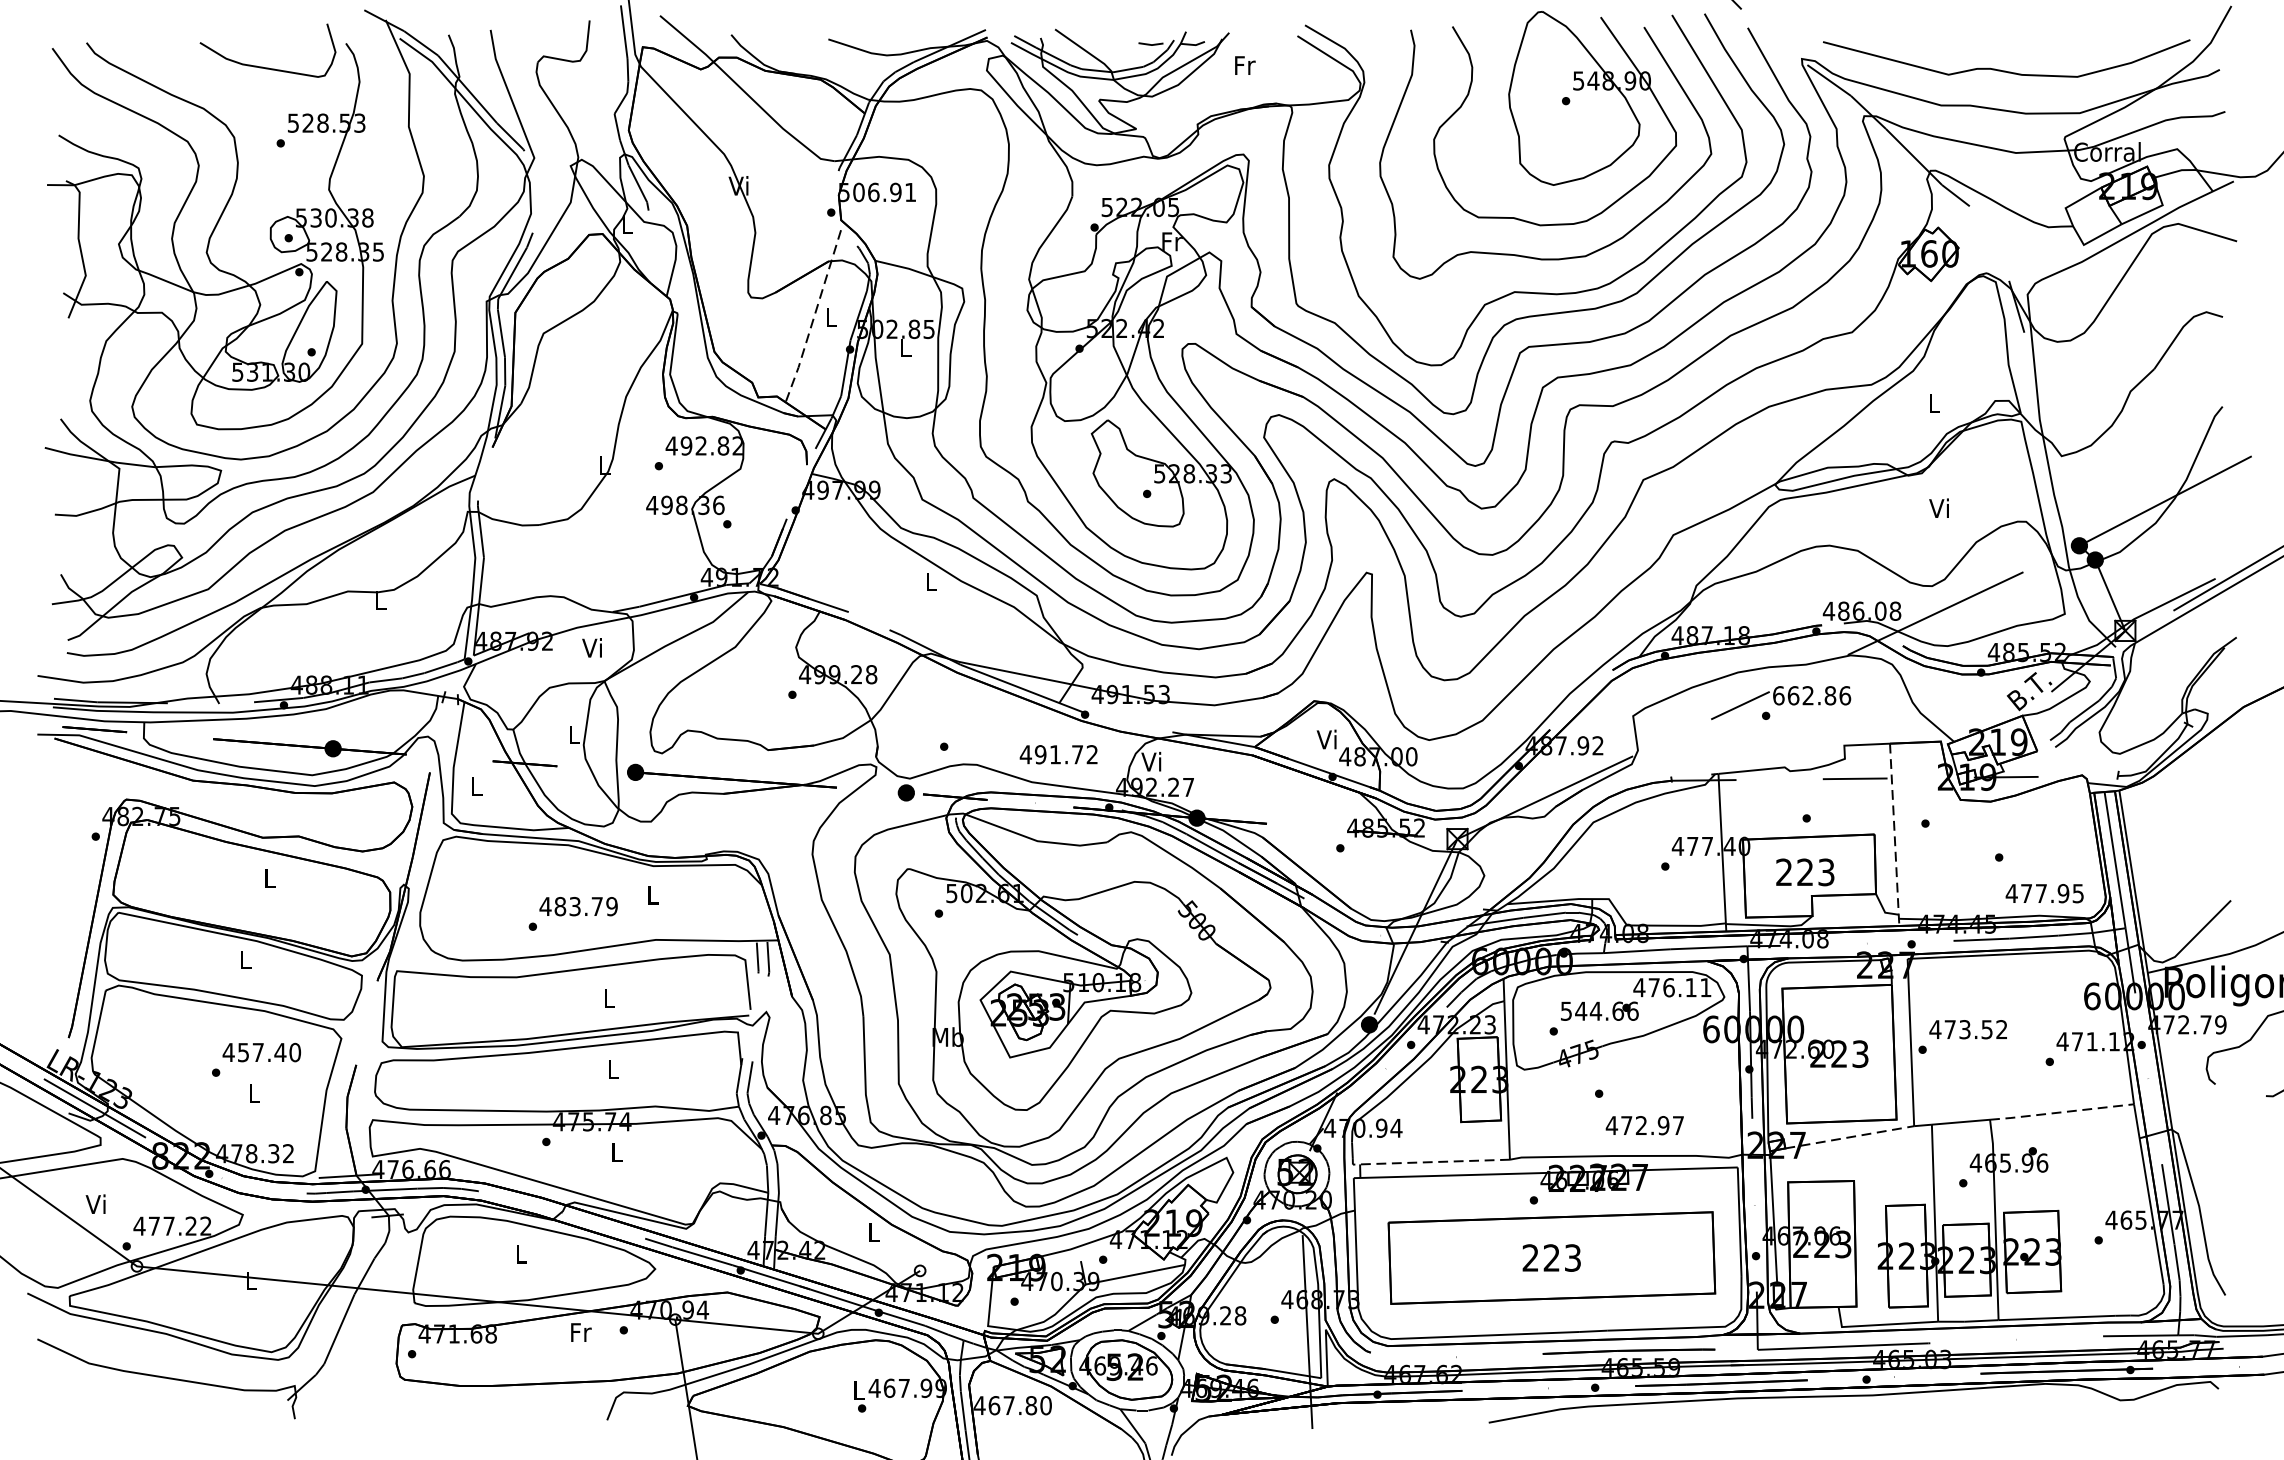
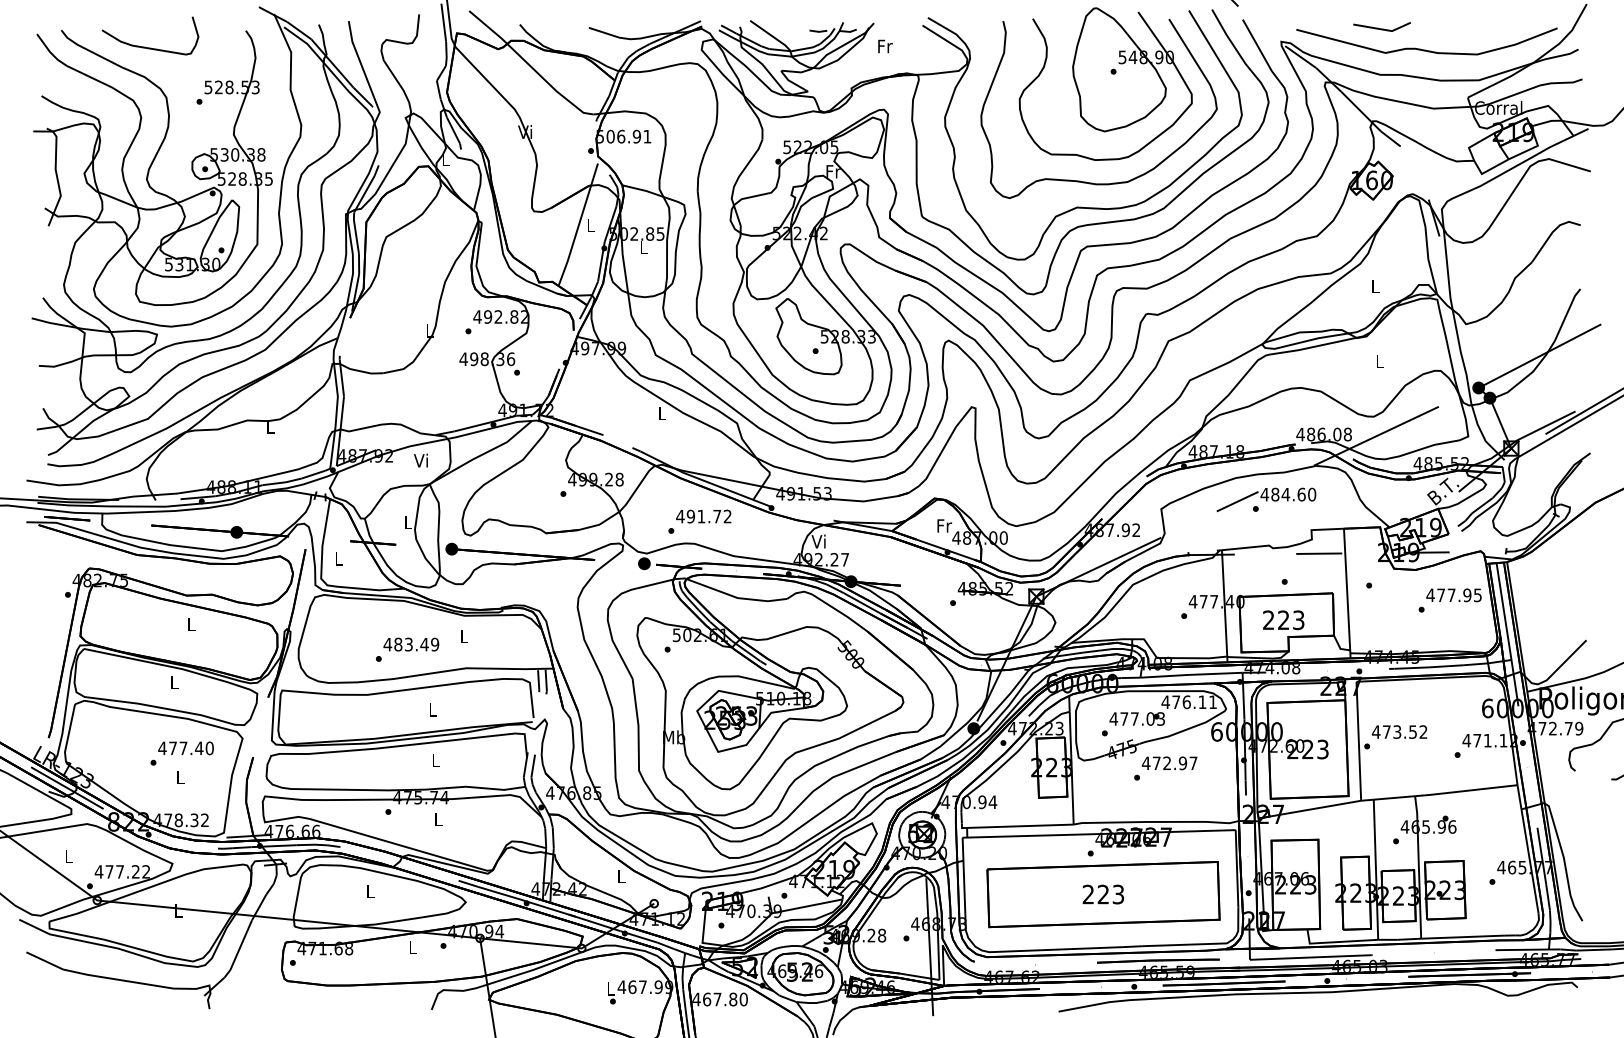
line: (1942, 40) -> (1381, 28), added
curve: (268, 67) -> (150, 47), moved
line: (813, 318) -> (578, 226), dashed -> solid
text: (1938, 508) -> (1378, 361), Vi -> L
text: (1812, 695) -> (1288, 494), 662.86 -> 484.60
text: (1328, 739) -> (944, 525), Vi -> Fr
text: (1058, 754) -> (703, 516), moved
line: (1894, 834) -> (1347, 593), dashed -> solid
text: (2044, 893) -> (1453, 595), moved
text: (597, 906) -> (424, 644), 483.79 -> 483.49
text: (1599, 1010) -> (1137, 718), 544.66 -> 477.03
text: (242, 1052) -> (172, 748), 457.40 -> 477.40
line: (2062, 1111) -> (1466, 790), dashed -> solid
text: (1644, 1125) -> (1169, 763), moved
line: (1849, 1137) -> (1315, 808), dashed -> solid
line: (1426, 1162) -> (1014, 826), dashed -> solid
text: (95, 1204) -> (67, 856), Vi -> L
text: (581, 1332) -> (413, 947), Fr -> L

